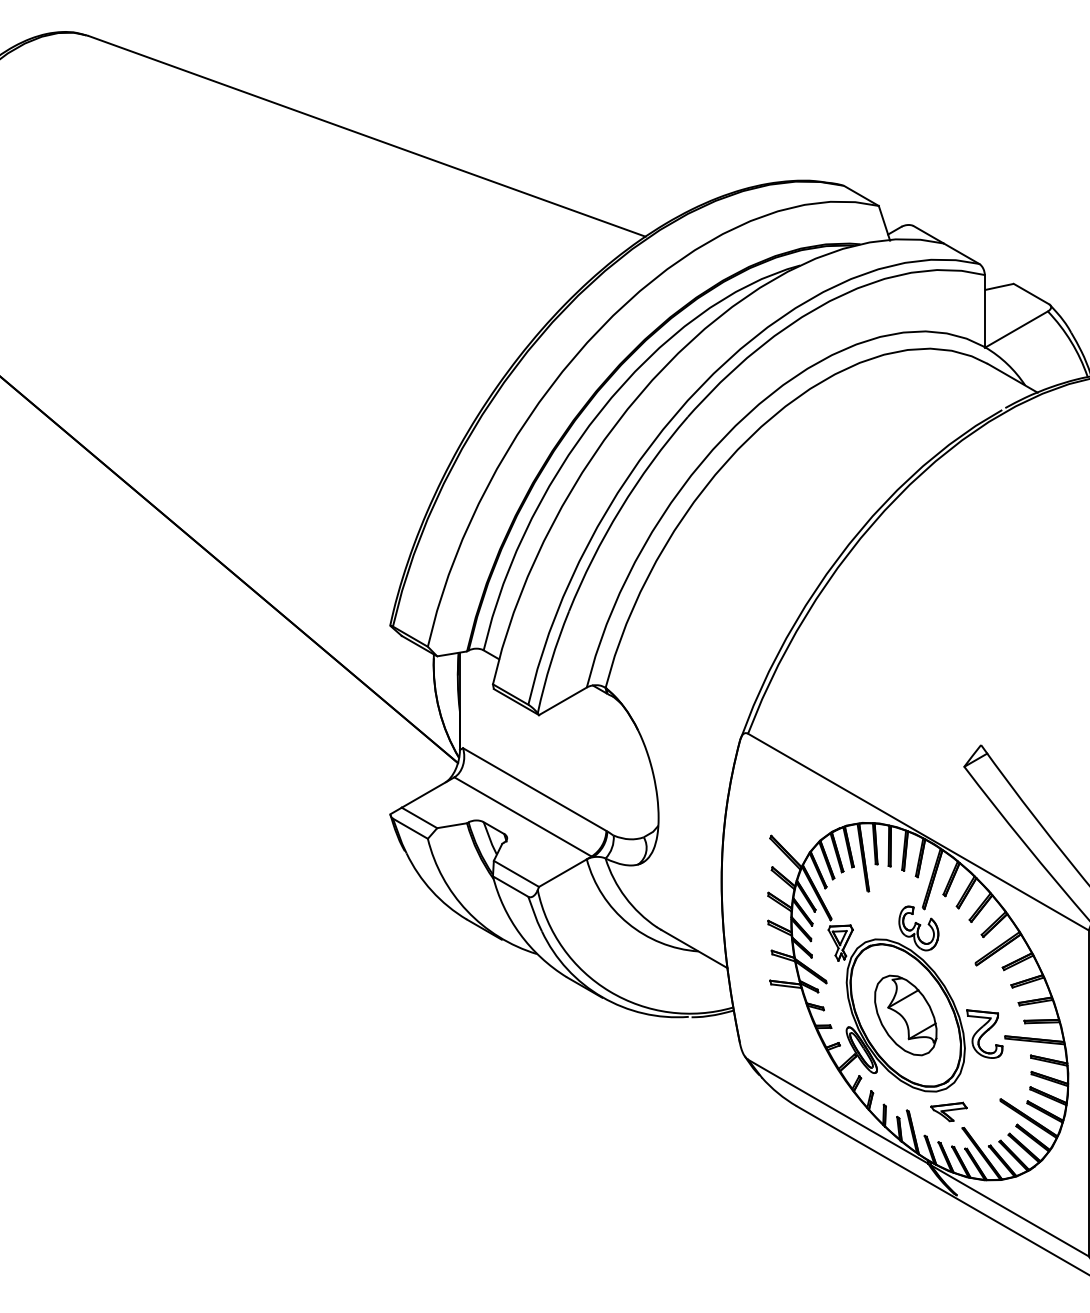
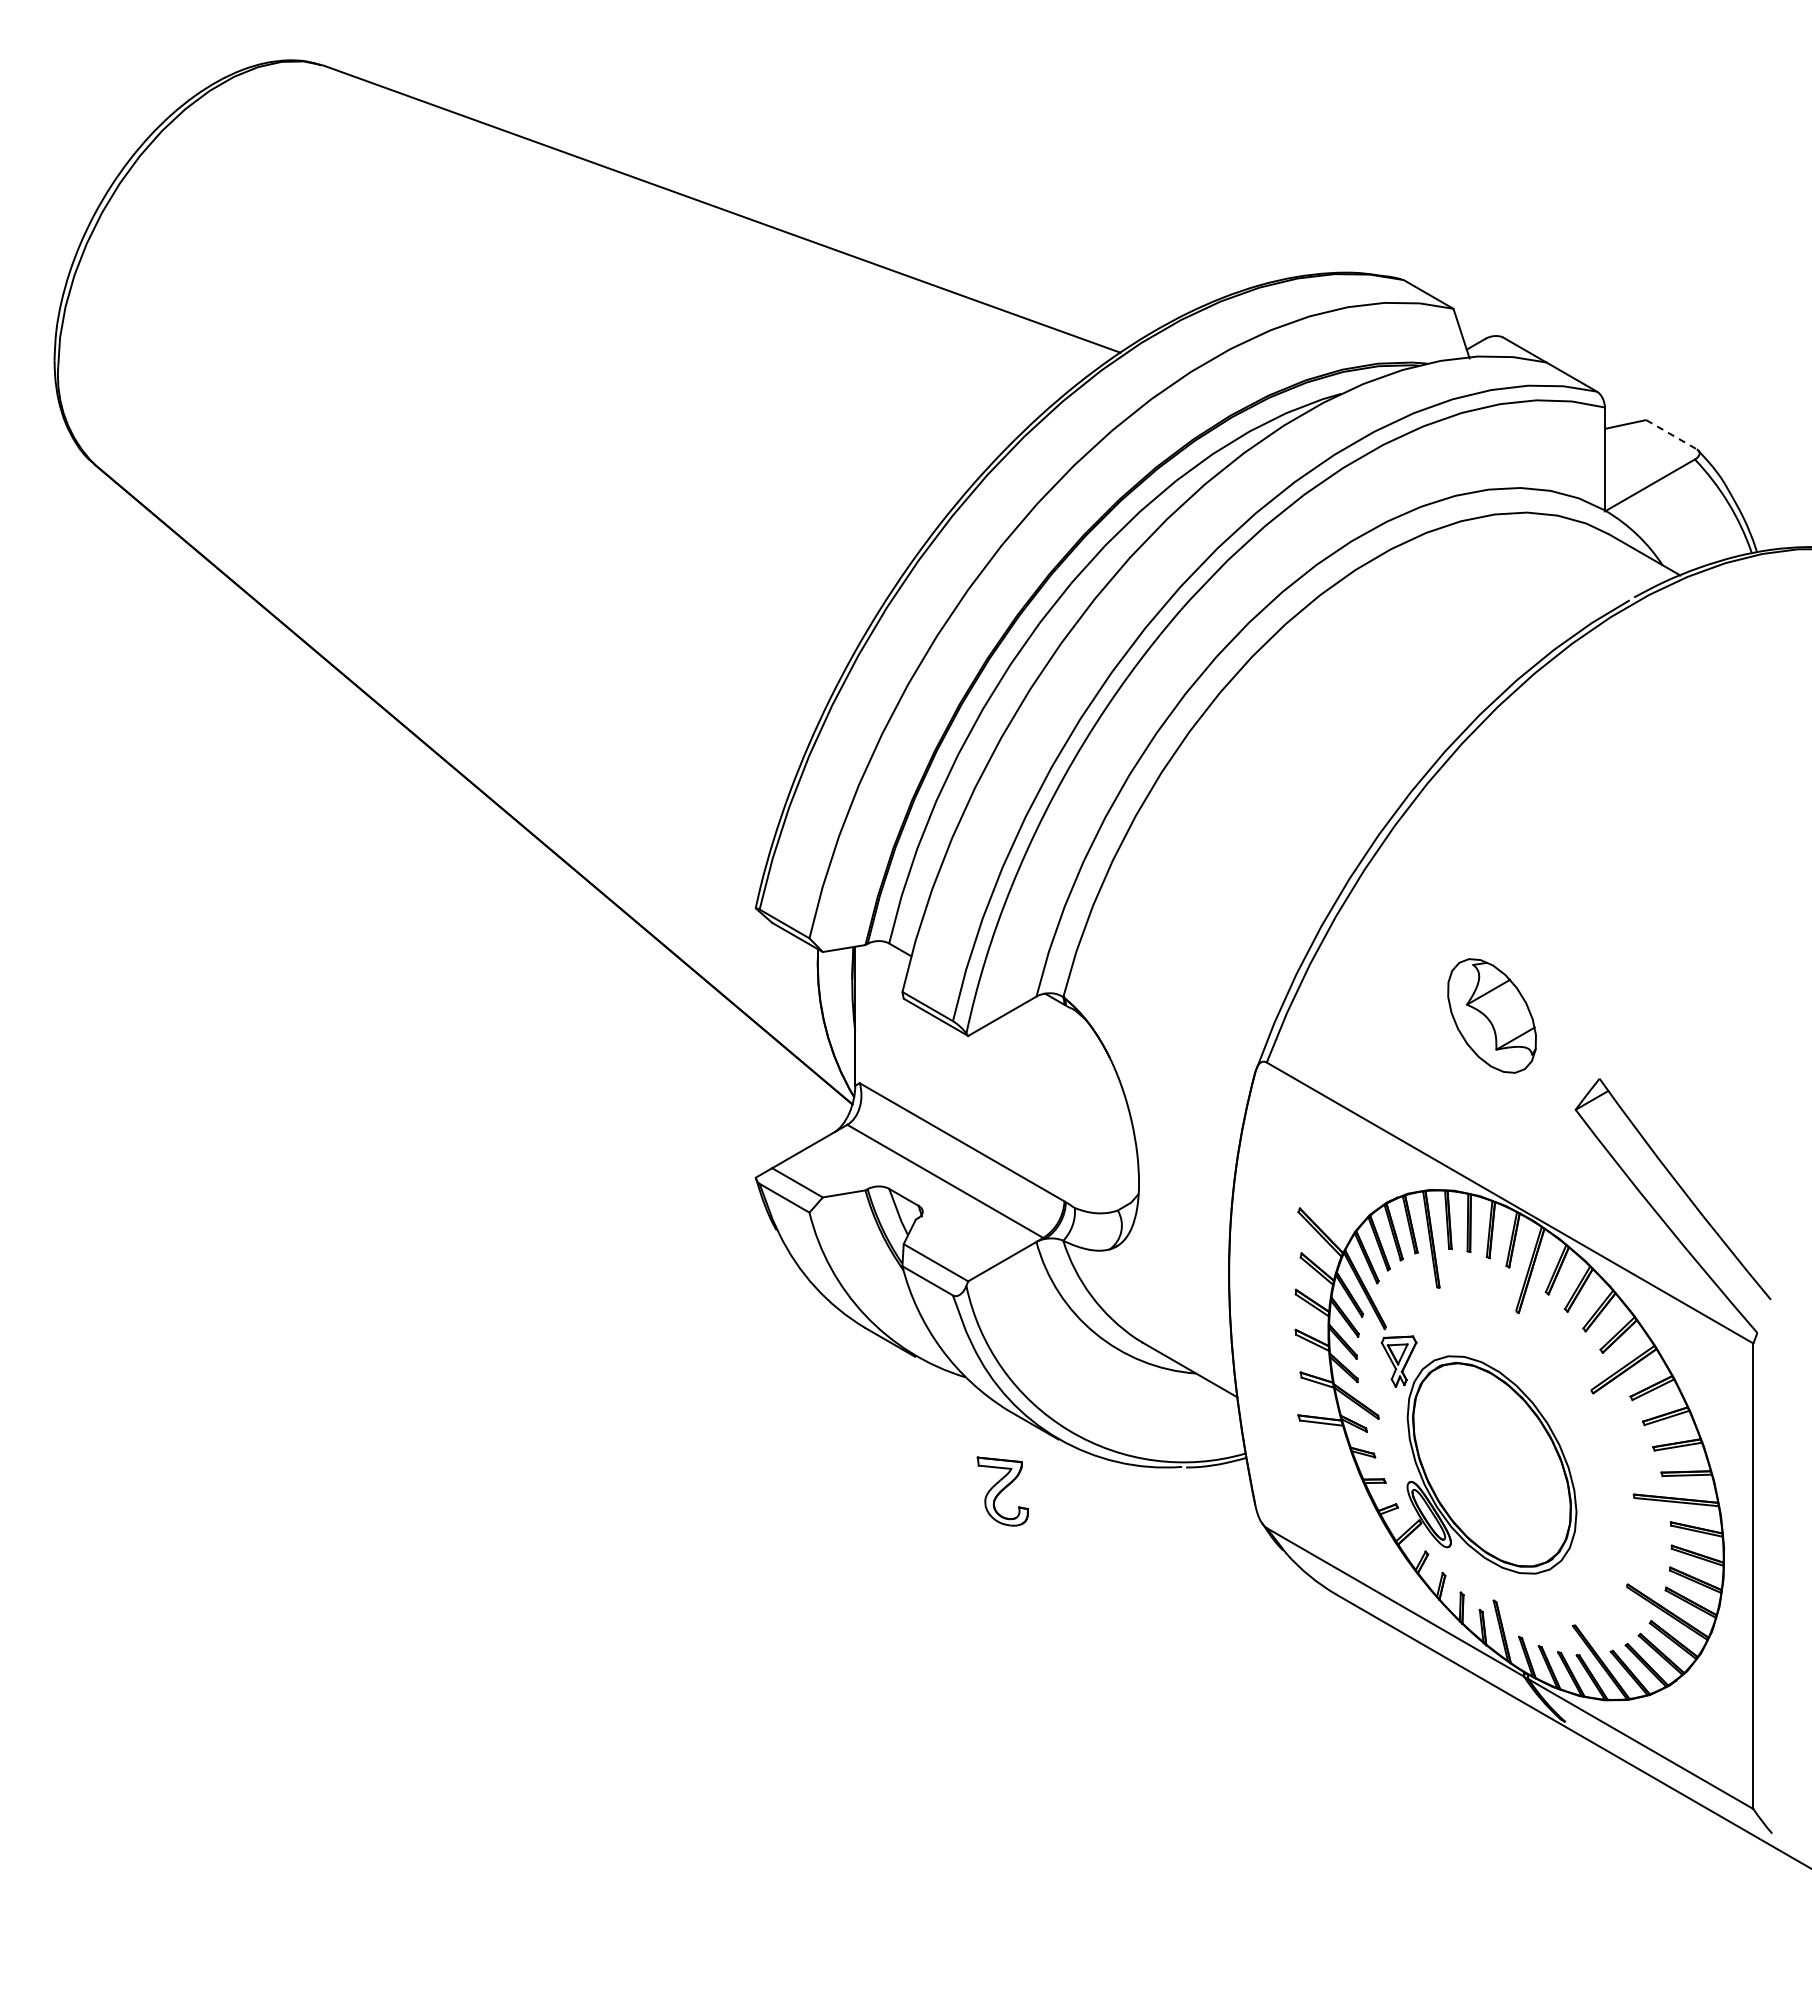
line: (1031, 293) -> (1671, 434), solid -> dashed
part: (918, 928) -> (1510, 1340), removed
part: (905, 1015) -> (1491, 1015), moved
part: (984, 1034) -> (1002, 1491), moved
part: (948, 1111) -> (1553, 1602), removed

